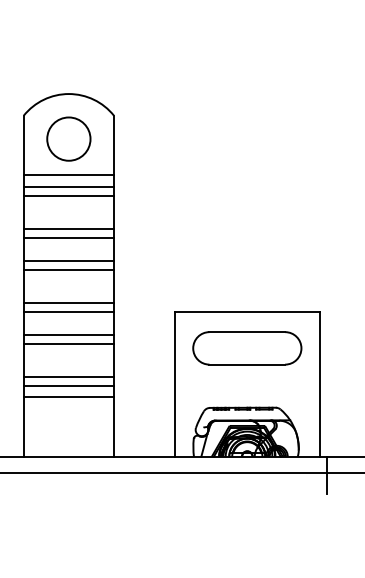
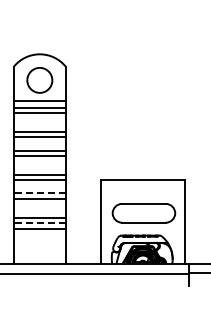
line: (68, 334) -> (39, 193), solid -> dashed
part: (246, 348) -> (143, 213), moved
line: (68, 385) -> (39, 222), solid -> dashed

